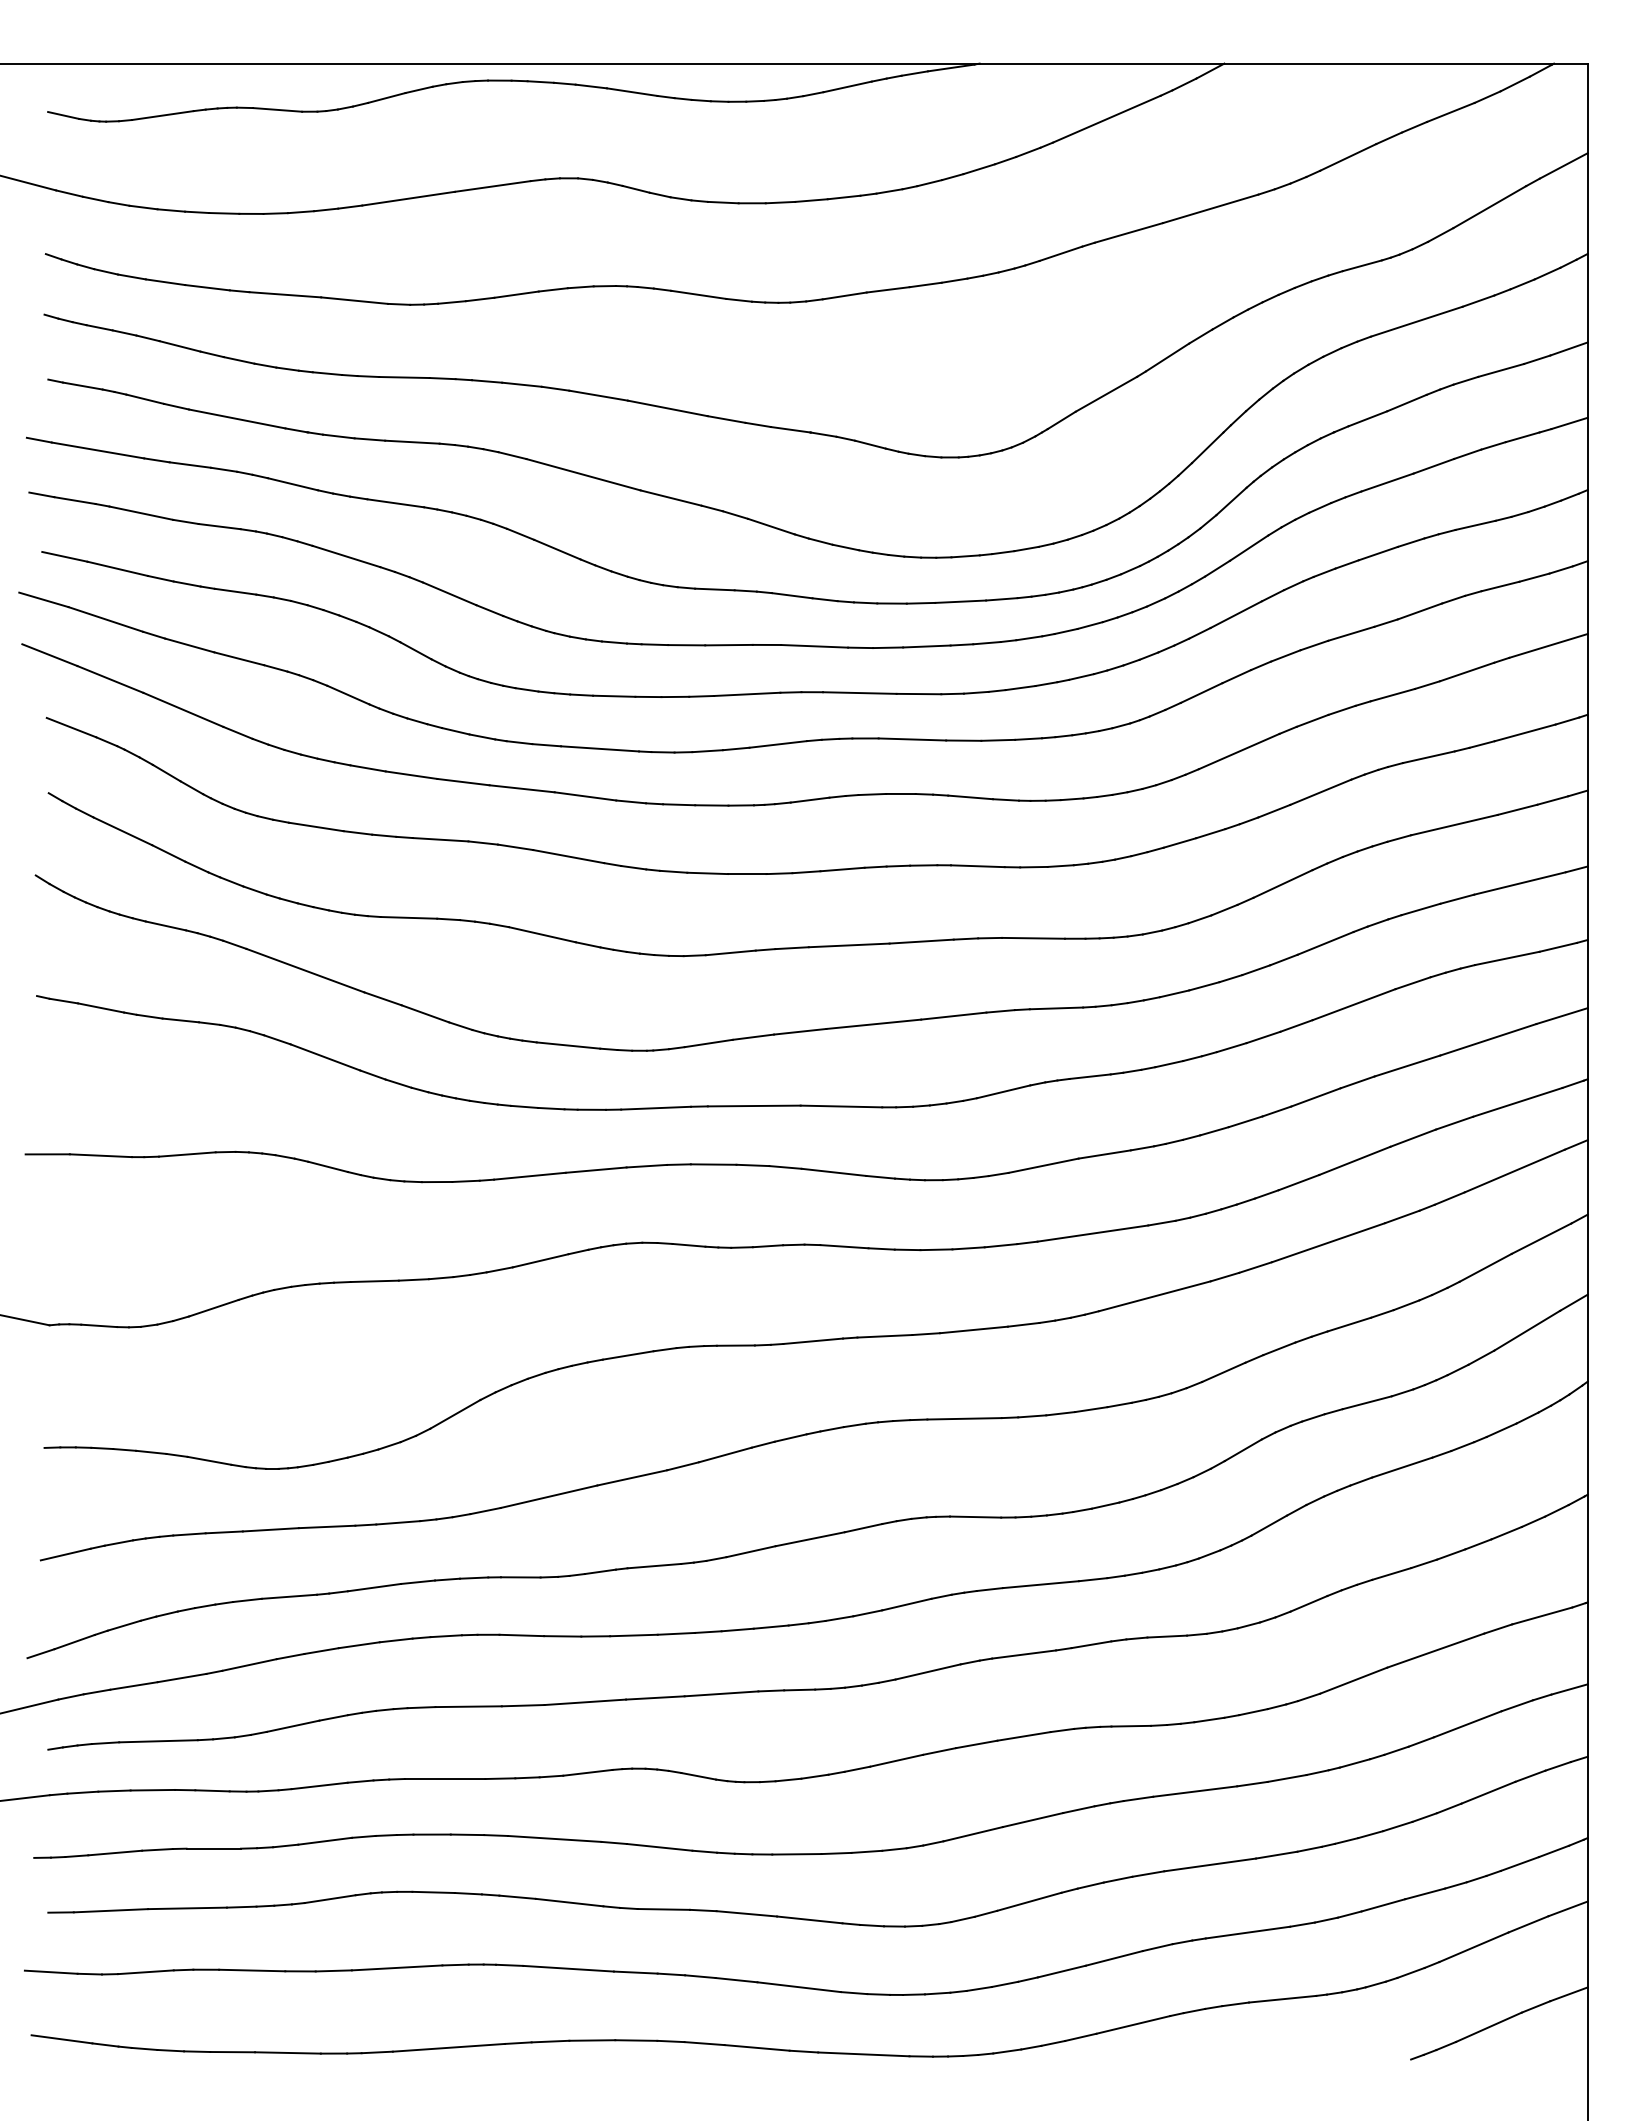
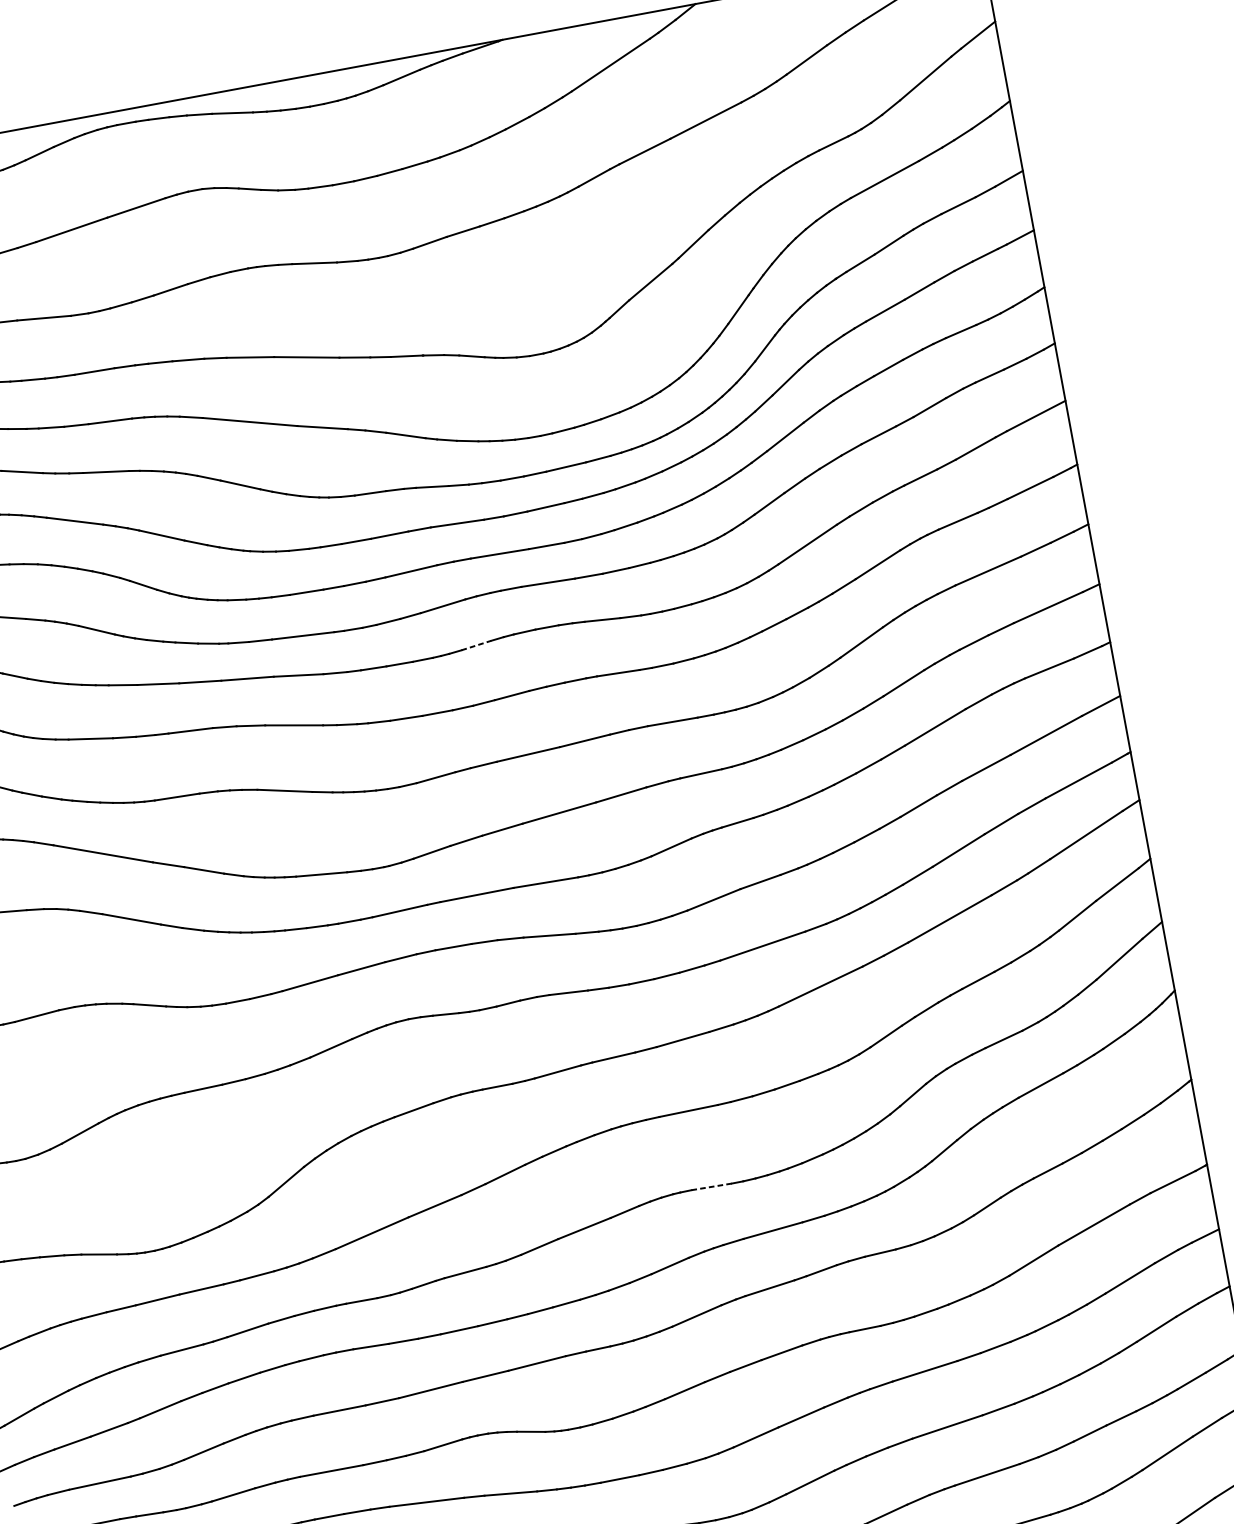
line: (810, 800) -> (476, 645), solid -> dashed
line: (975, 1517) -> (711, 1187), solid -> dashed

